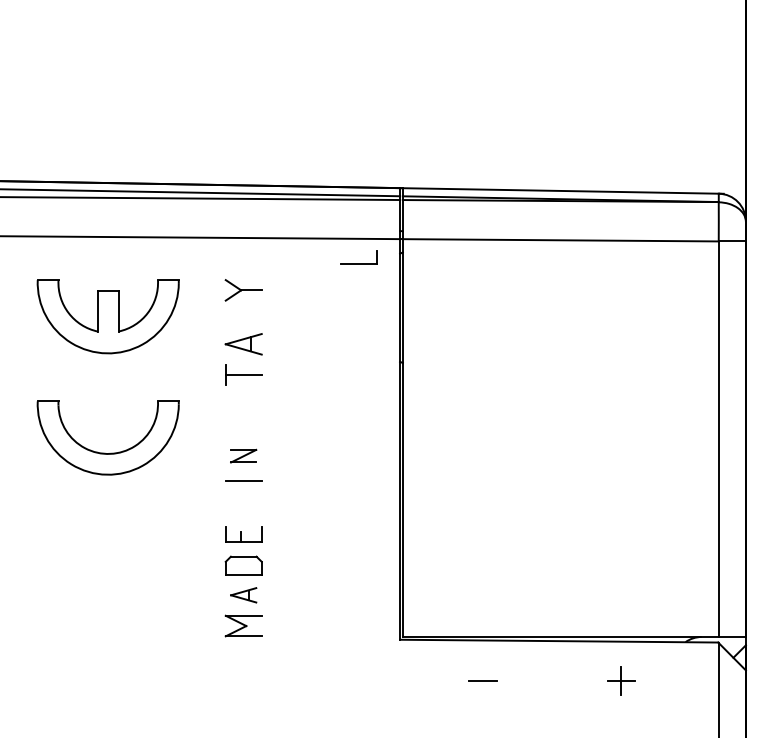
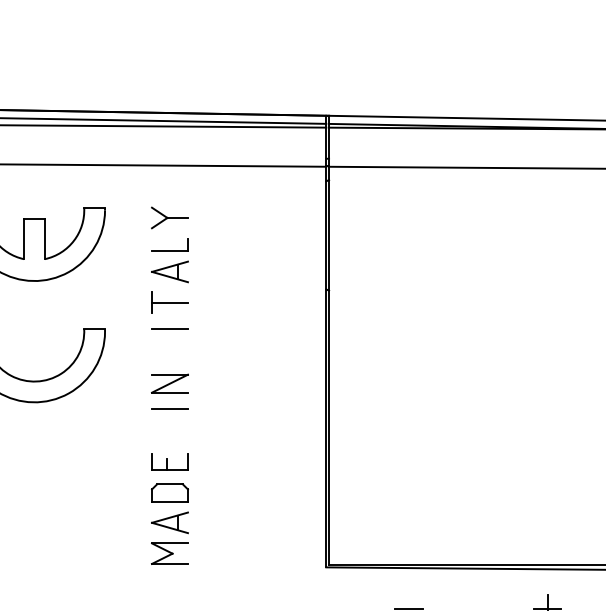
part: (358, 257) -> (169, 245), moved
line: (243, 401) -> (169, 329), added
part: (243, 456) -> (169, 384), size x1.43
part: (243, 595) -> (169, 523), size x1.43

